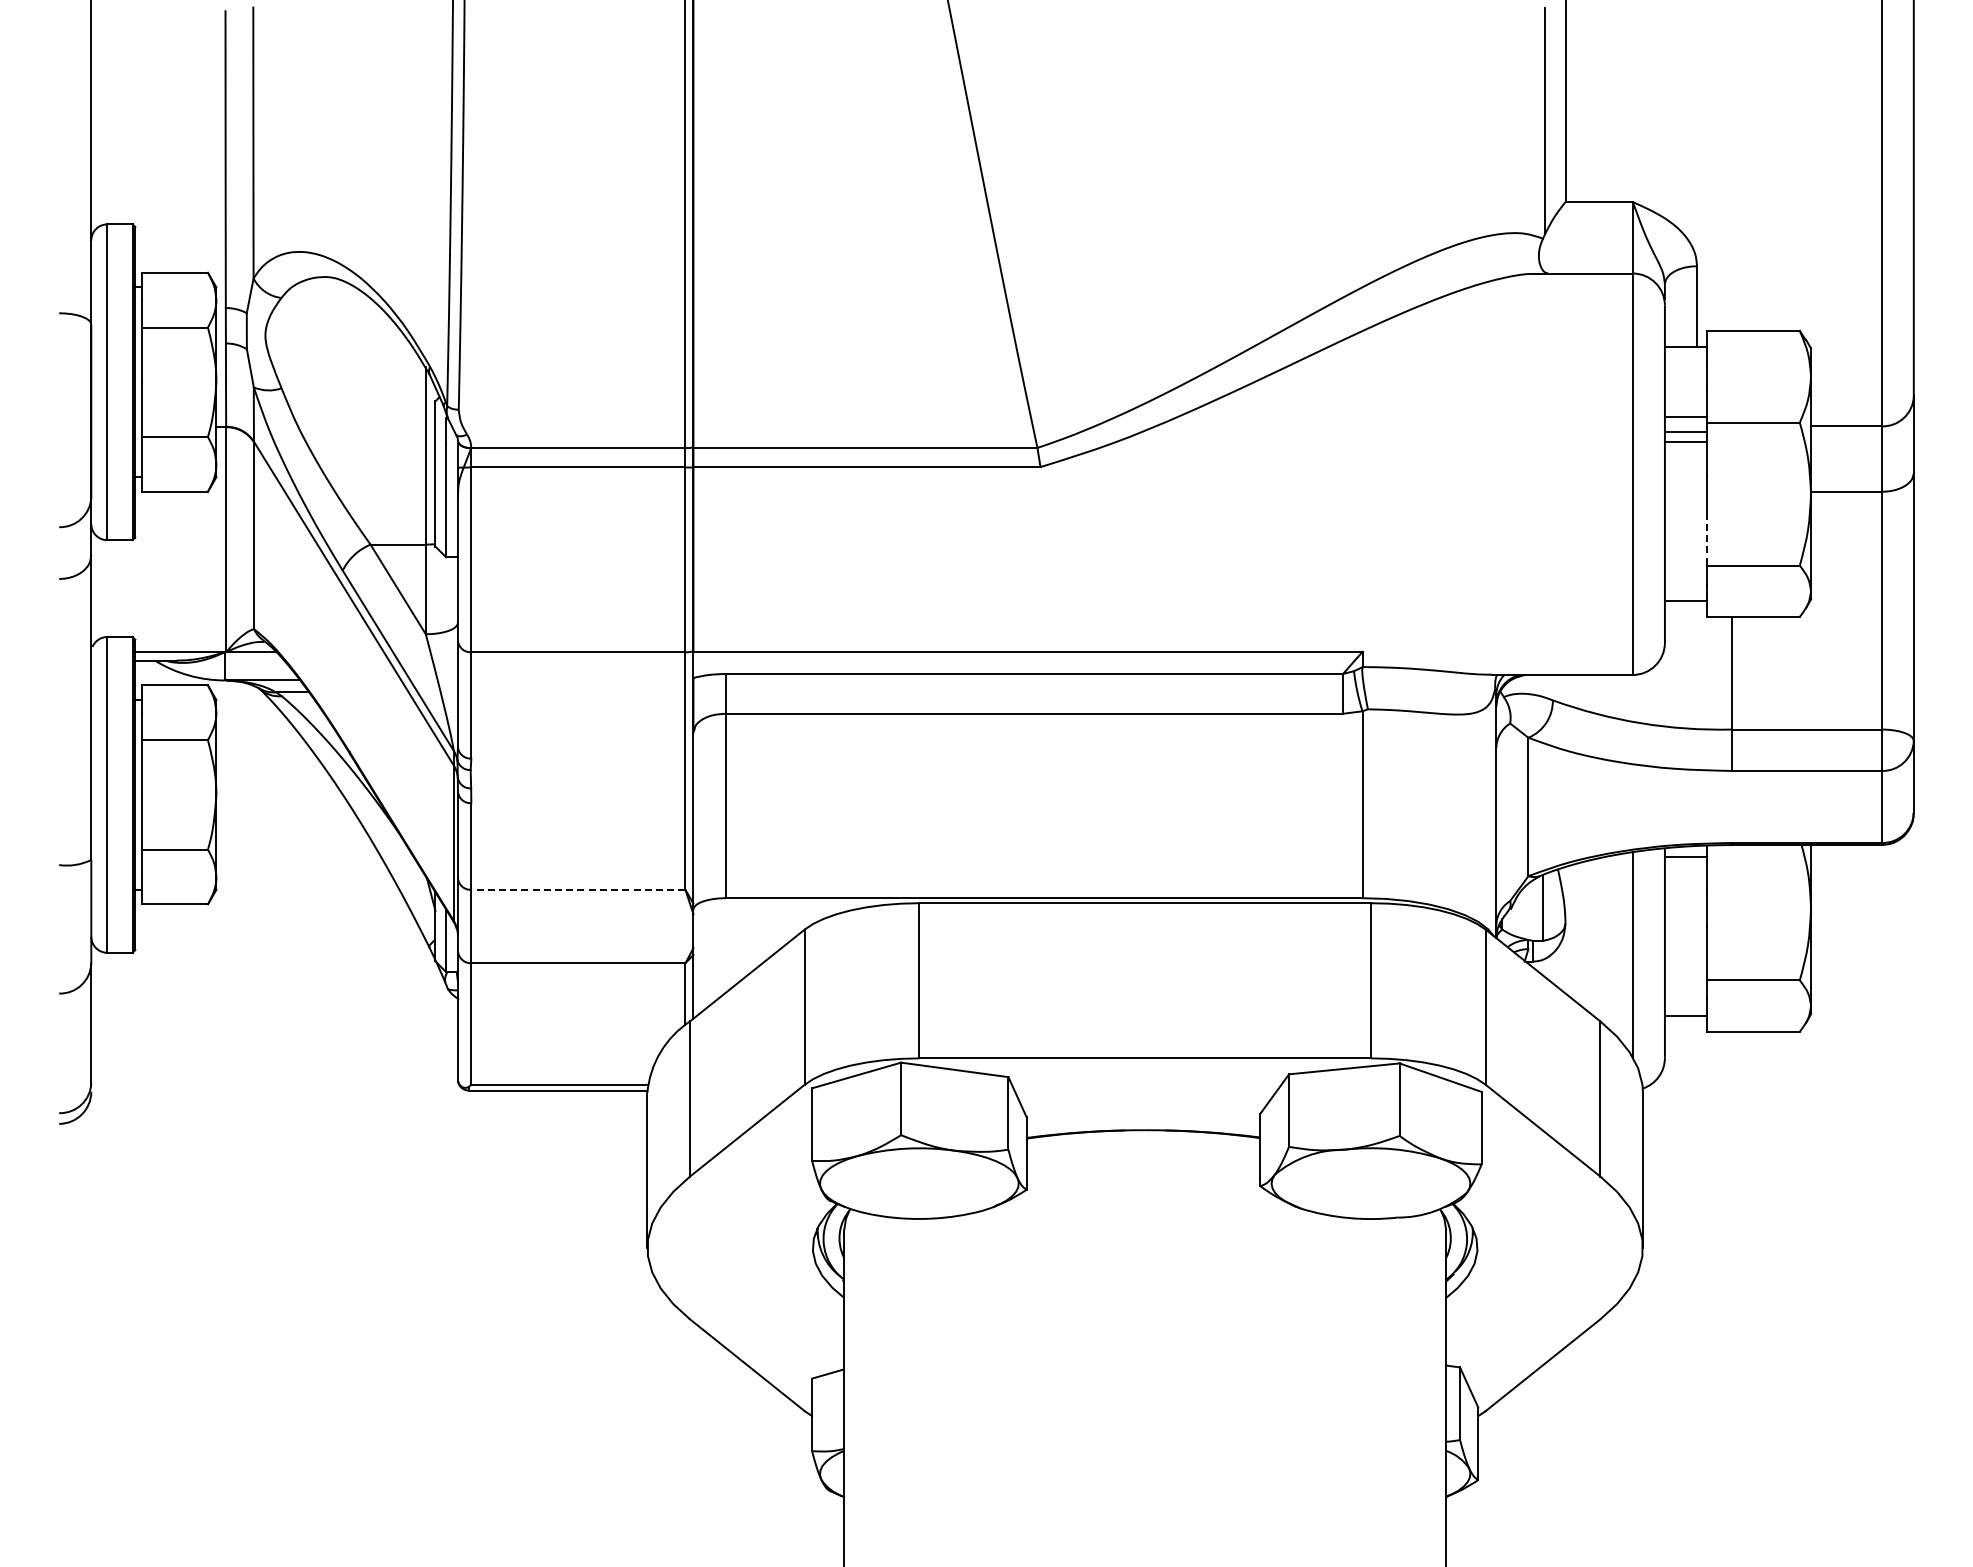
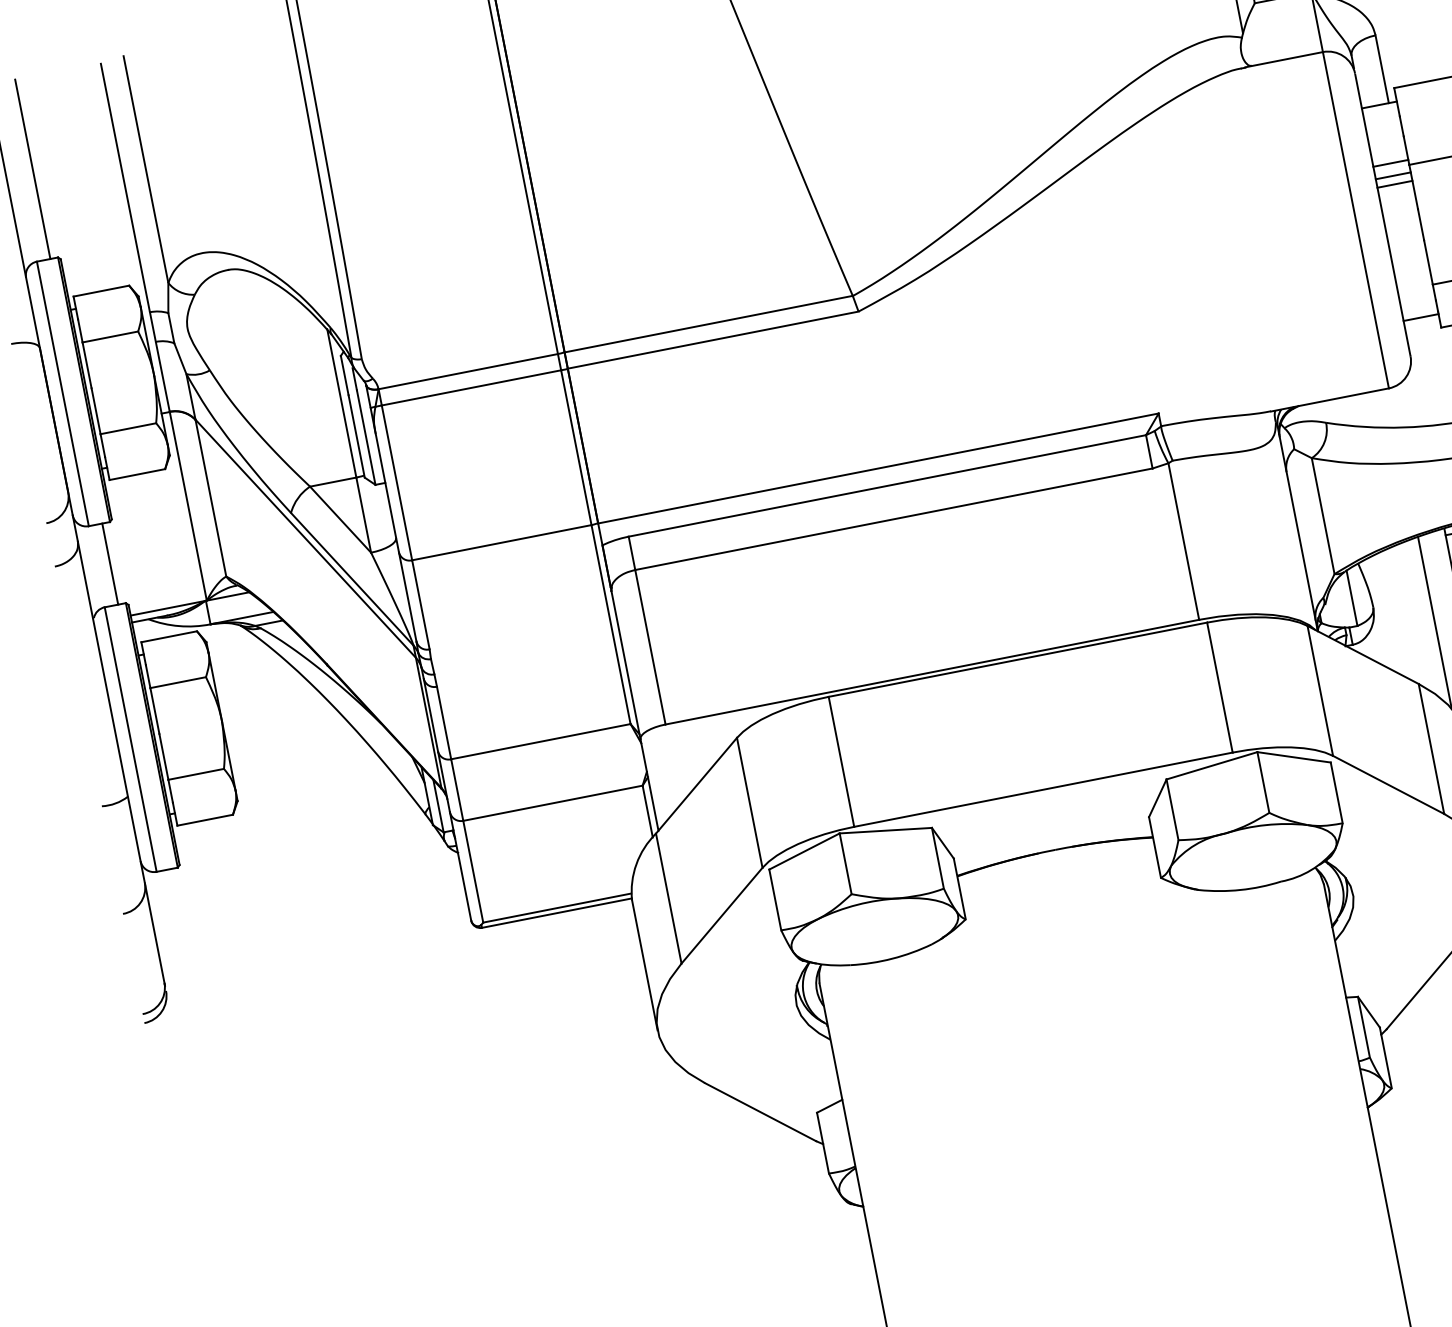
line: (123, 117) -> (32, 169), added
line: (1706, 539) -> (1428, 262), dashed -> solid
line: (123, 588) -> (110, 564), added
line: (577, 889) -> (540, 741), dashed -> solid

